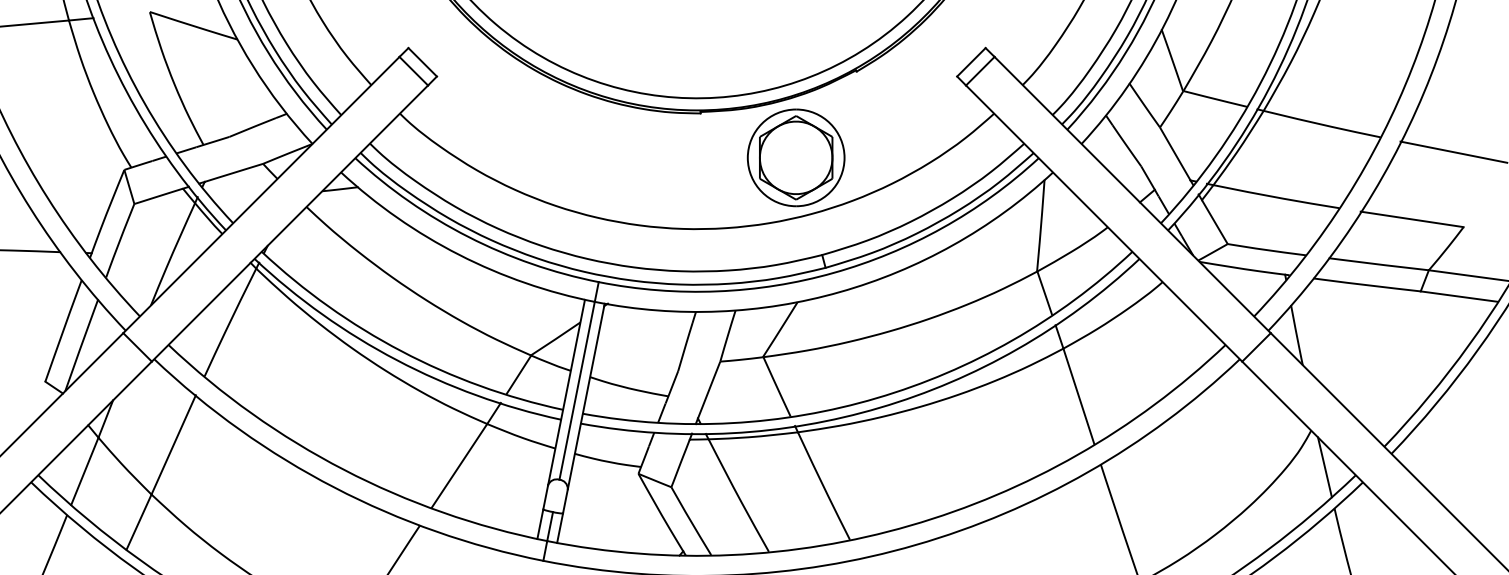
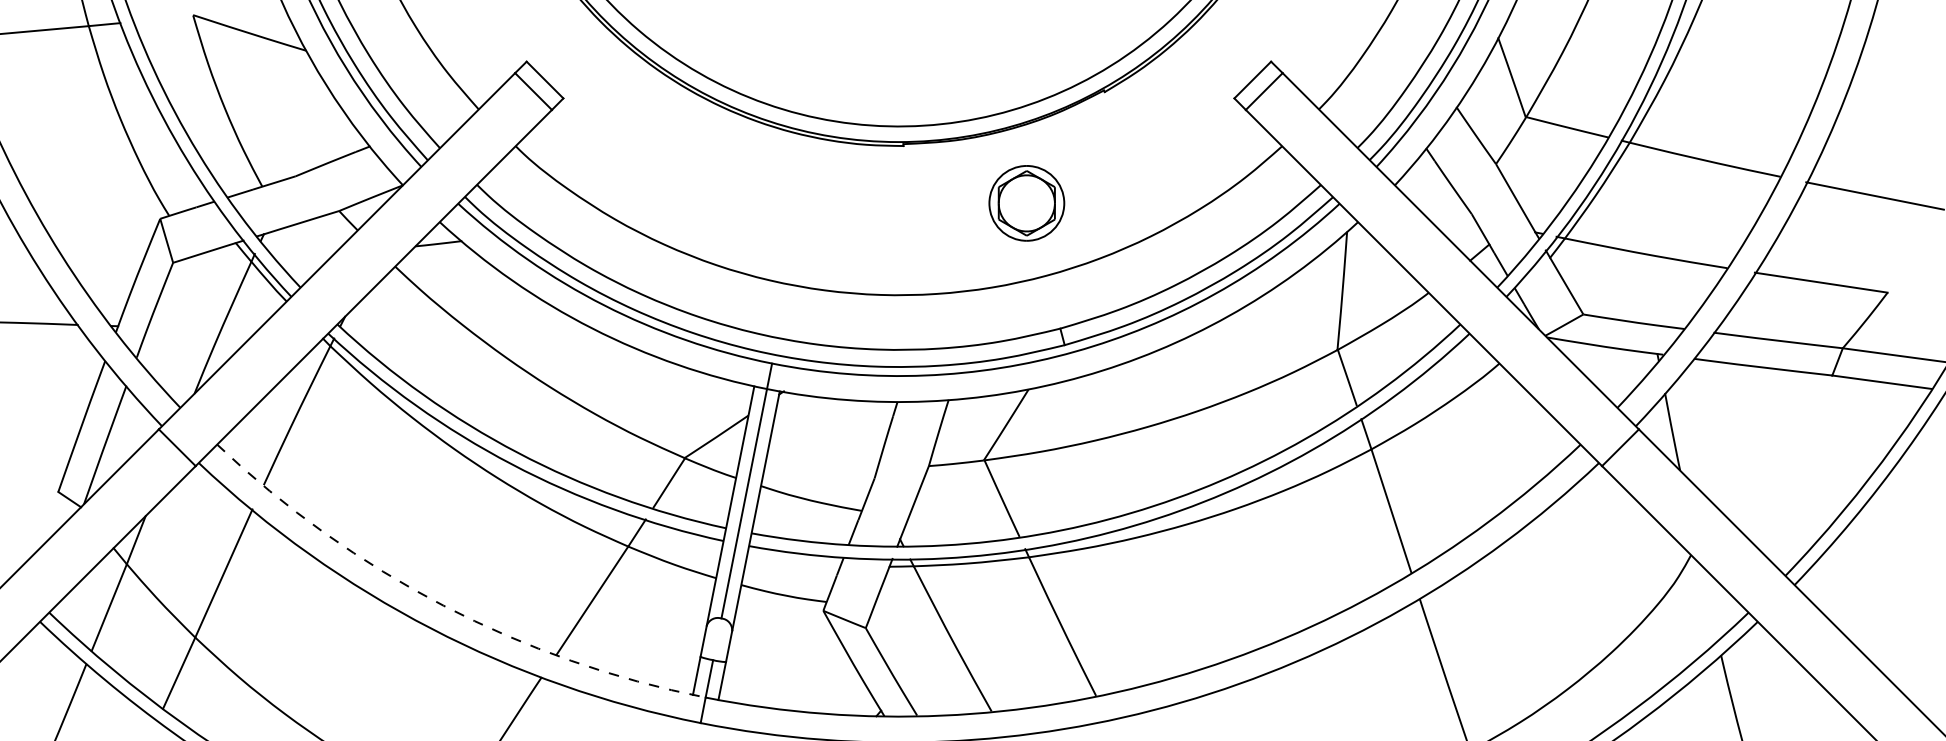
part: (795, 158) -> (1026, 203), size x0.6
line: (1324, 467) -> (1708, 602), removed
arc: (343, 469) -> (443, 605), solid -> dashed

